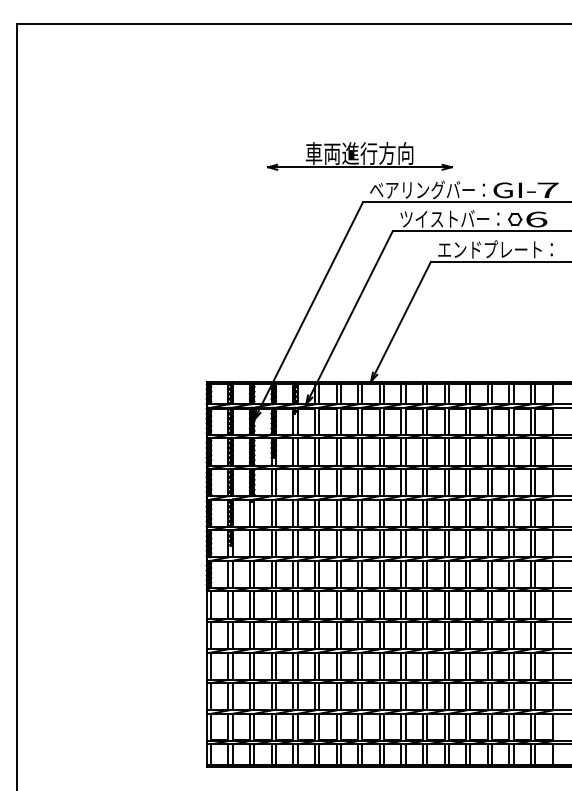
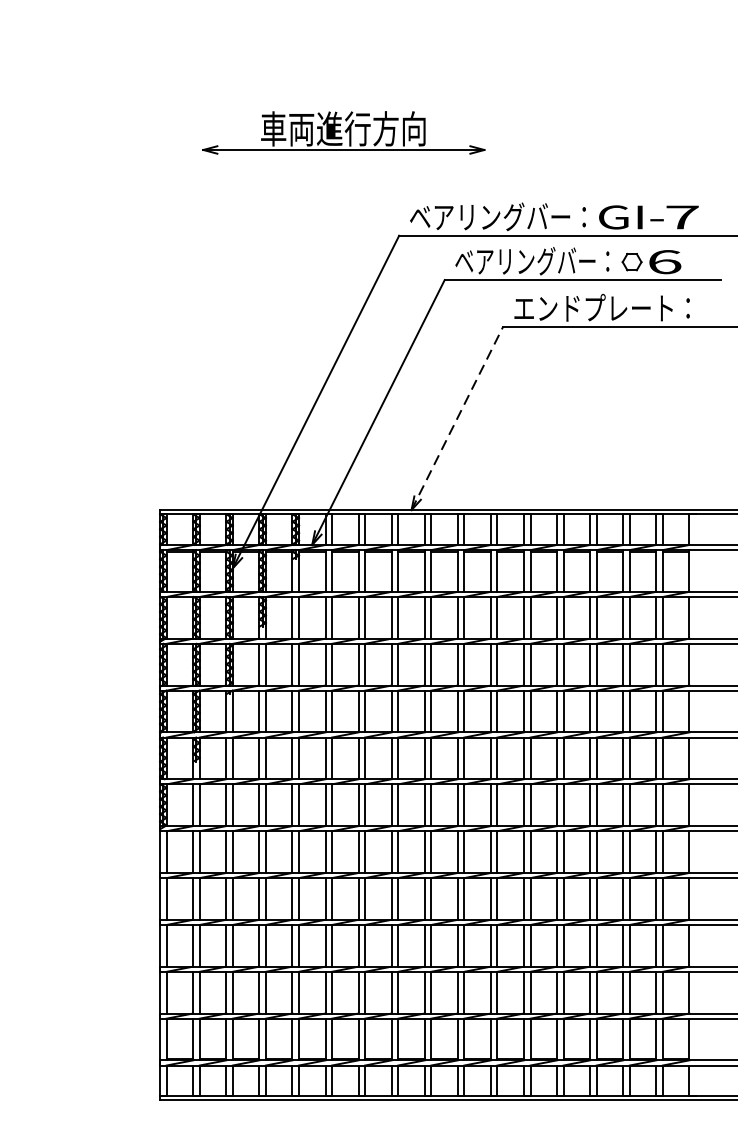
part: (359, 155) -> (343, 131), moved
text: (449, 218) -> (531, 260), ツイストバー： -> ベアリングバー：
line: (401, 321) -> (458, 418), solid -> dashed

